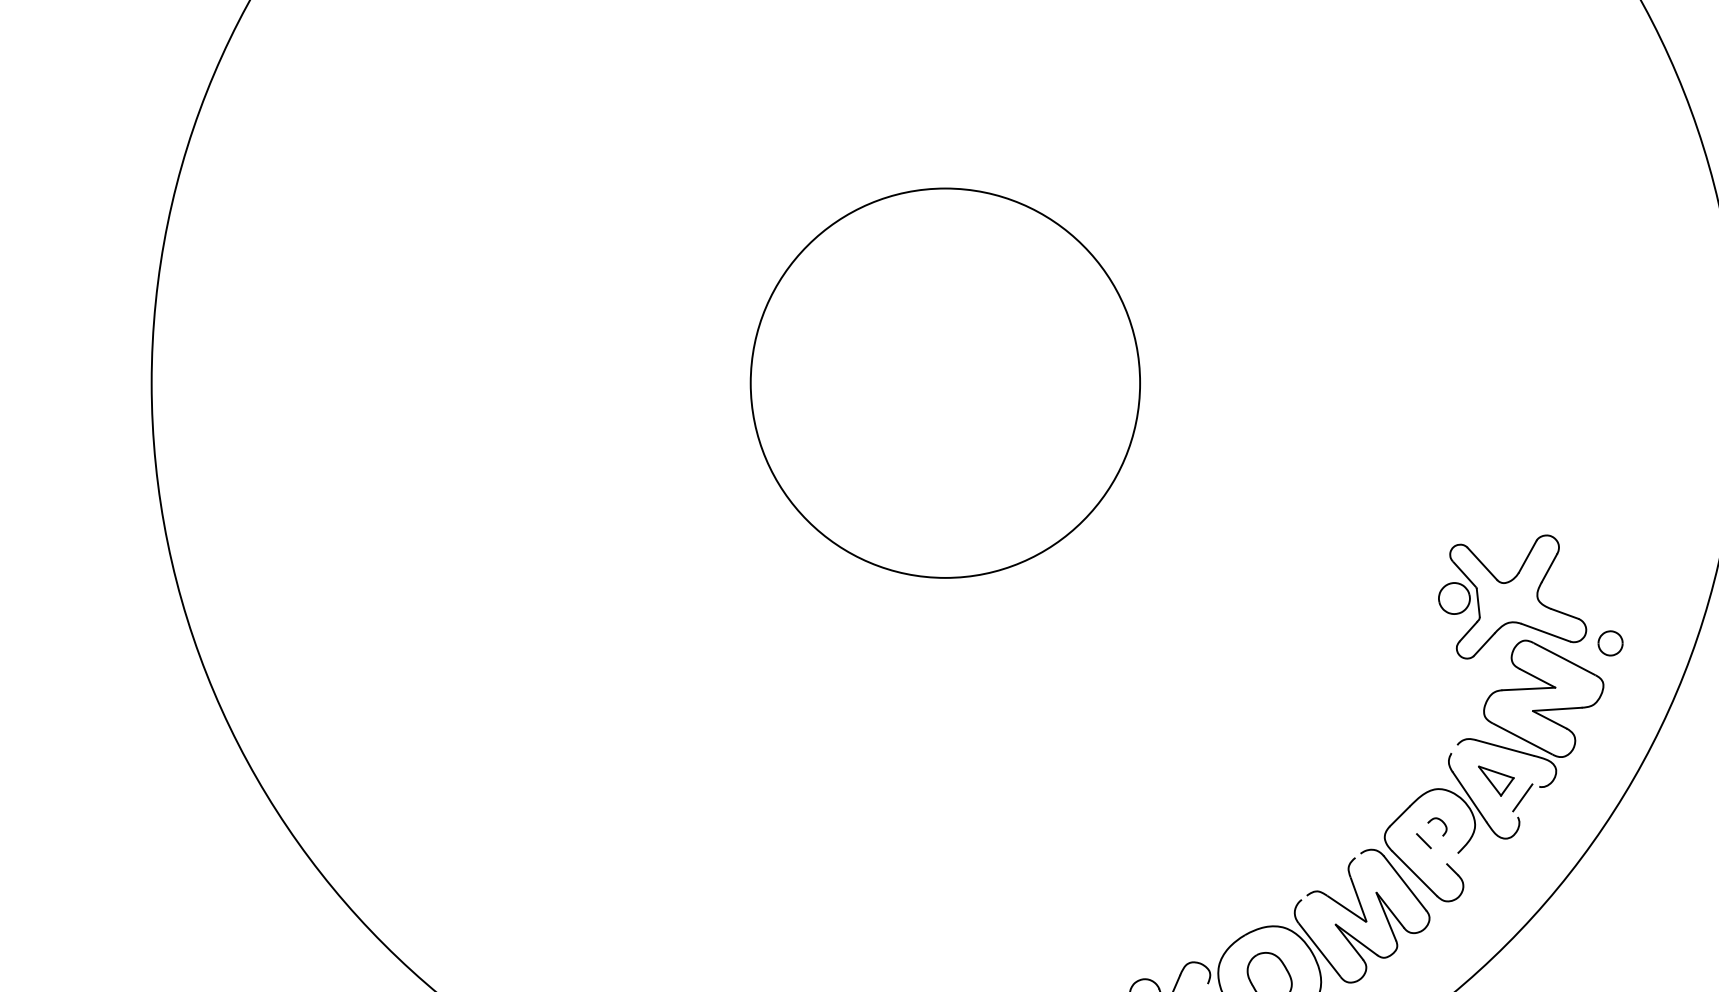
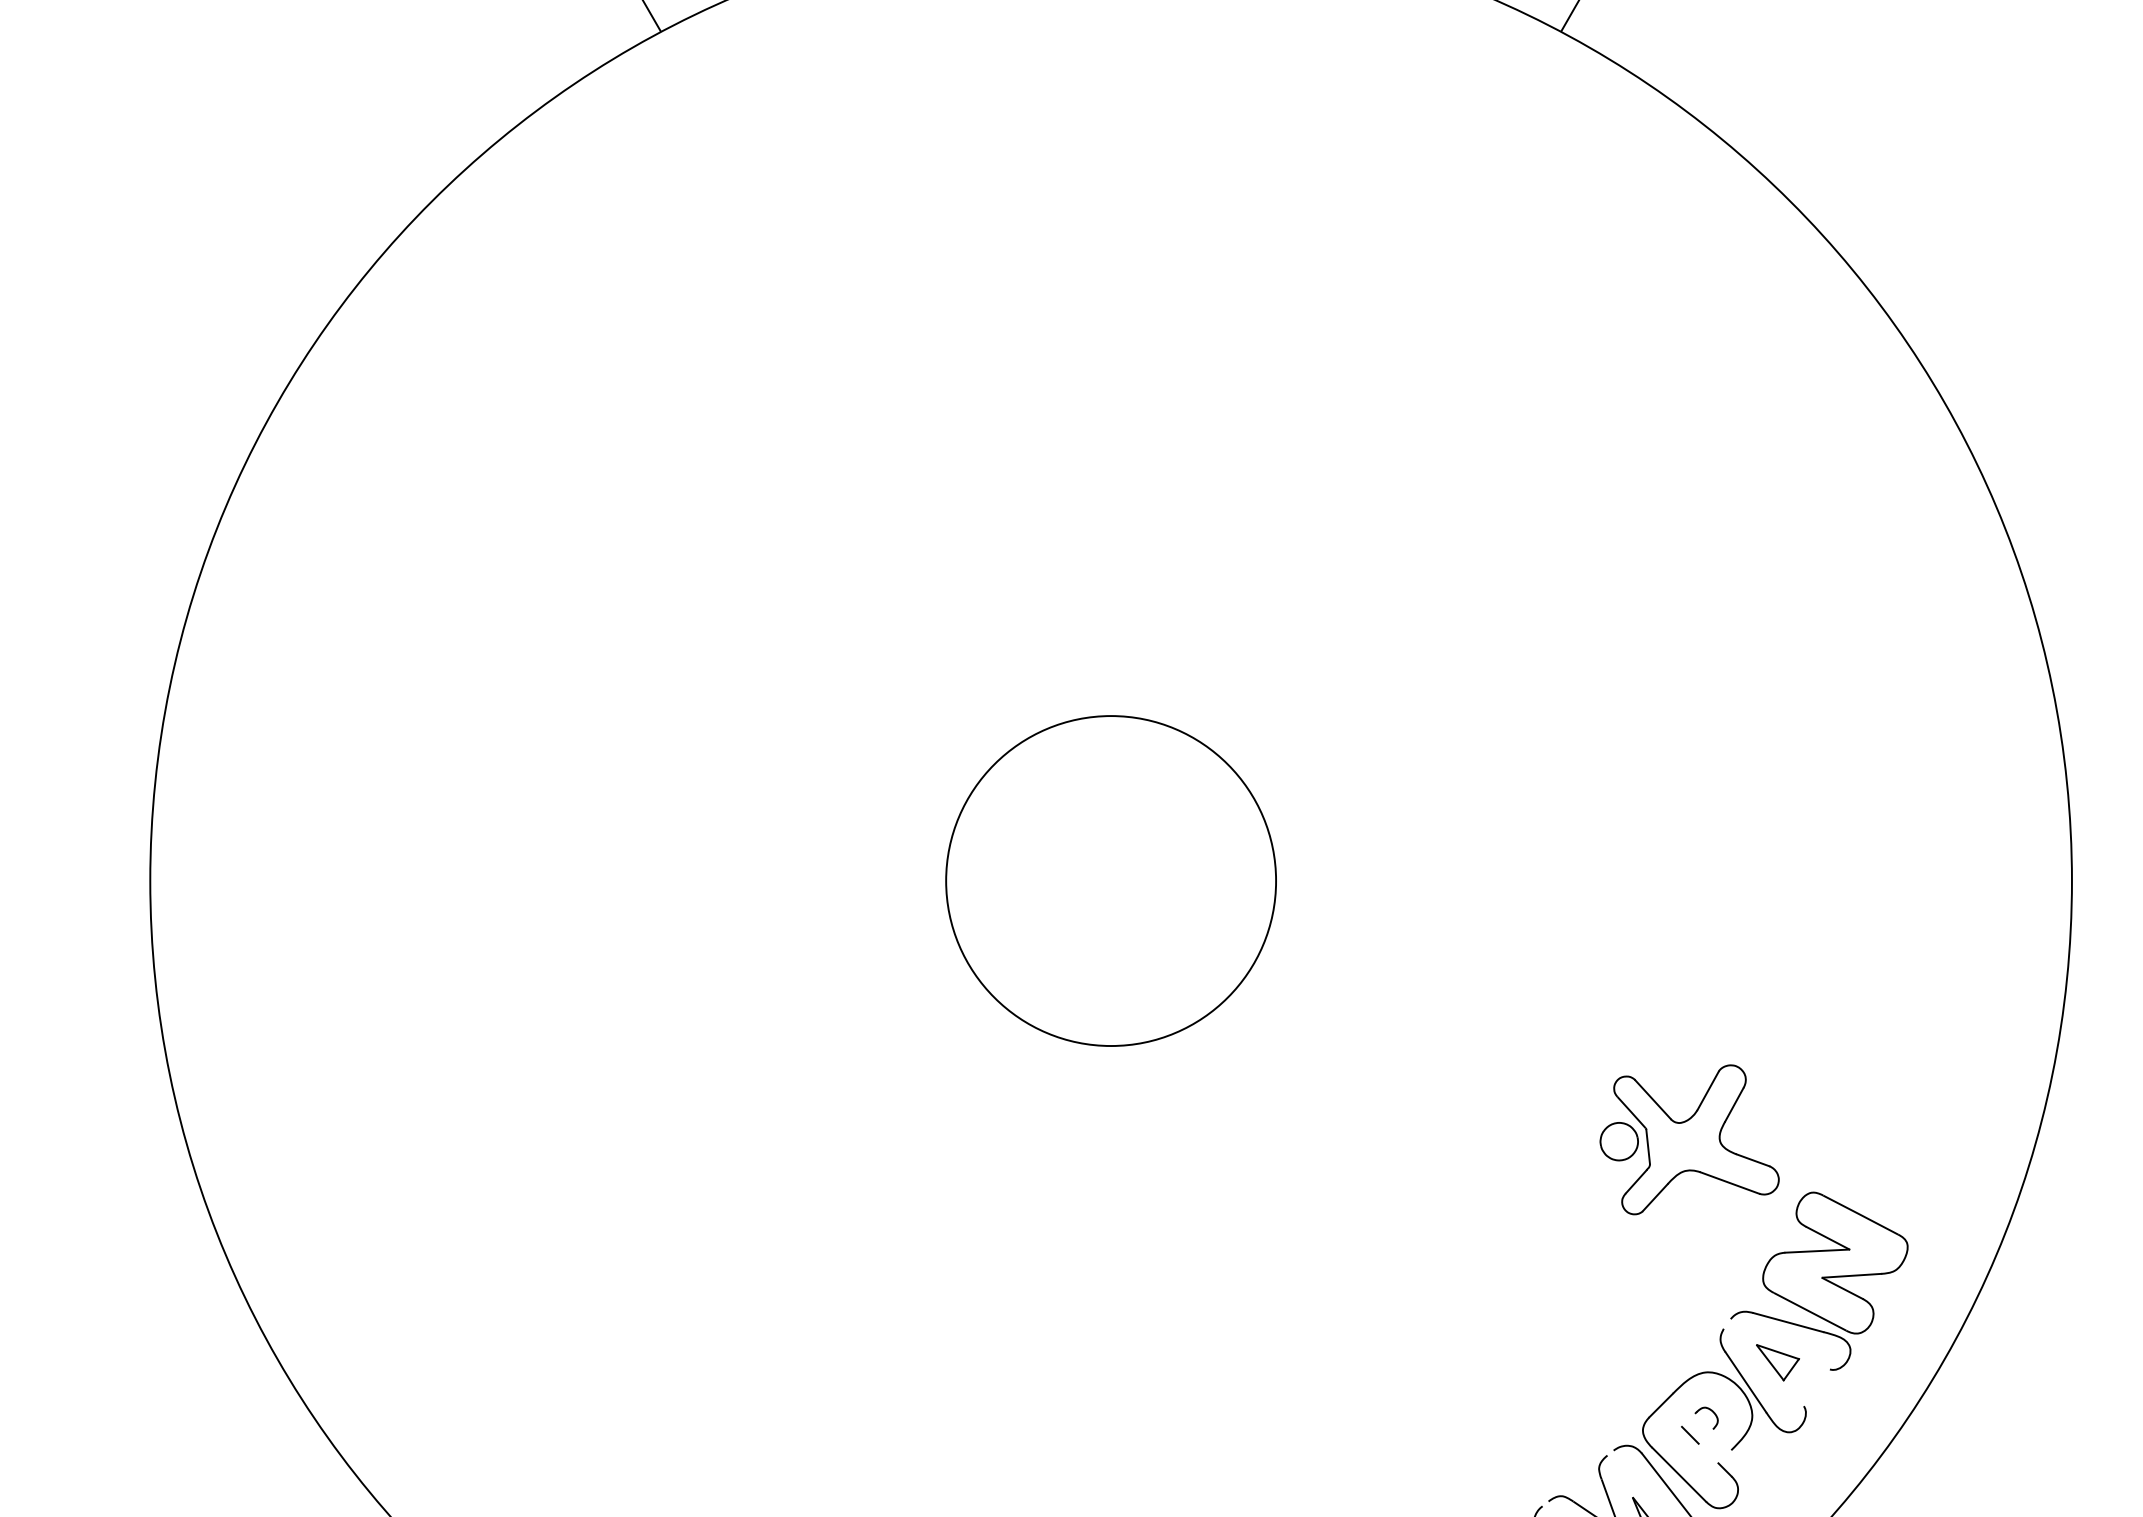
circle: (944, 382) -> (1110, 880), size x0.7
part: (1512, 596) -> (1689, 1139), moved
part: (1609, 643) -> (1915, 1195), removed
line: (1522, 797) -> (1809, 1382), removed

